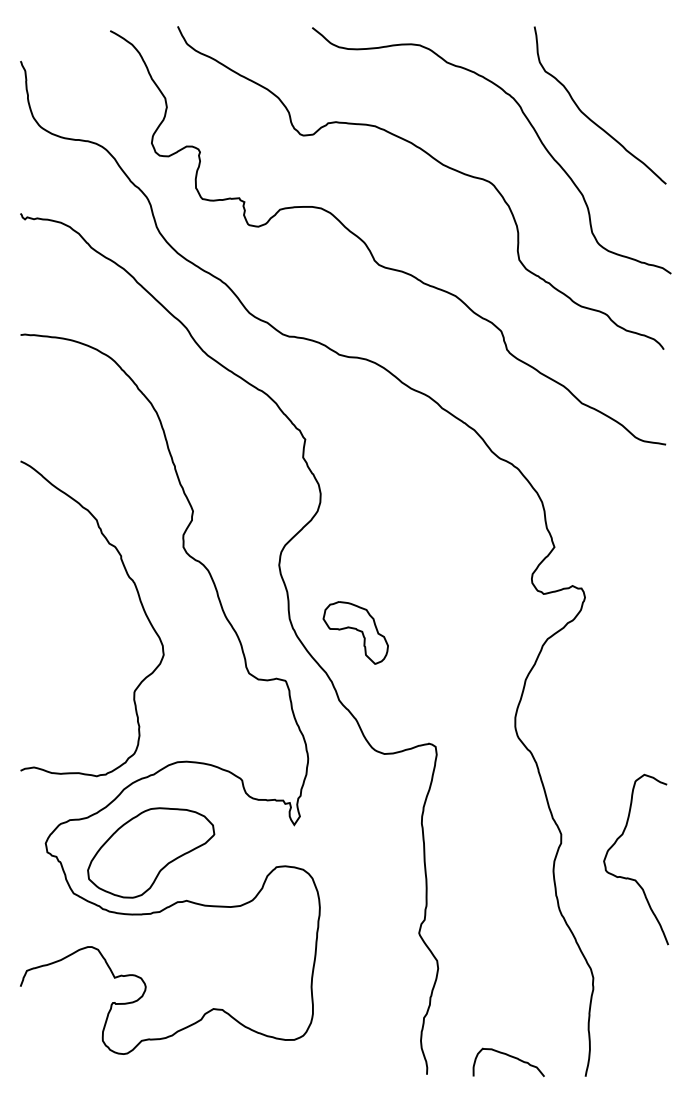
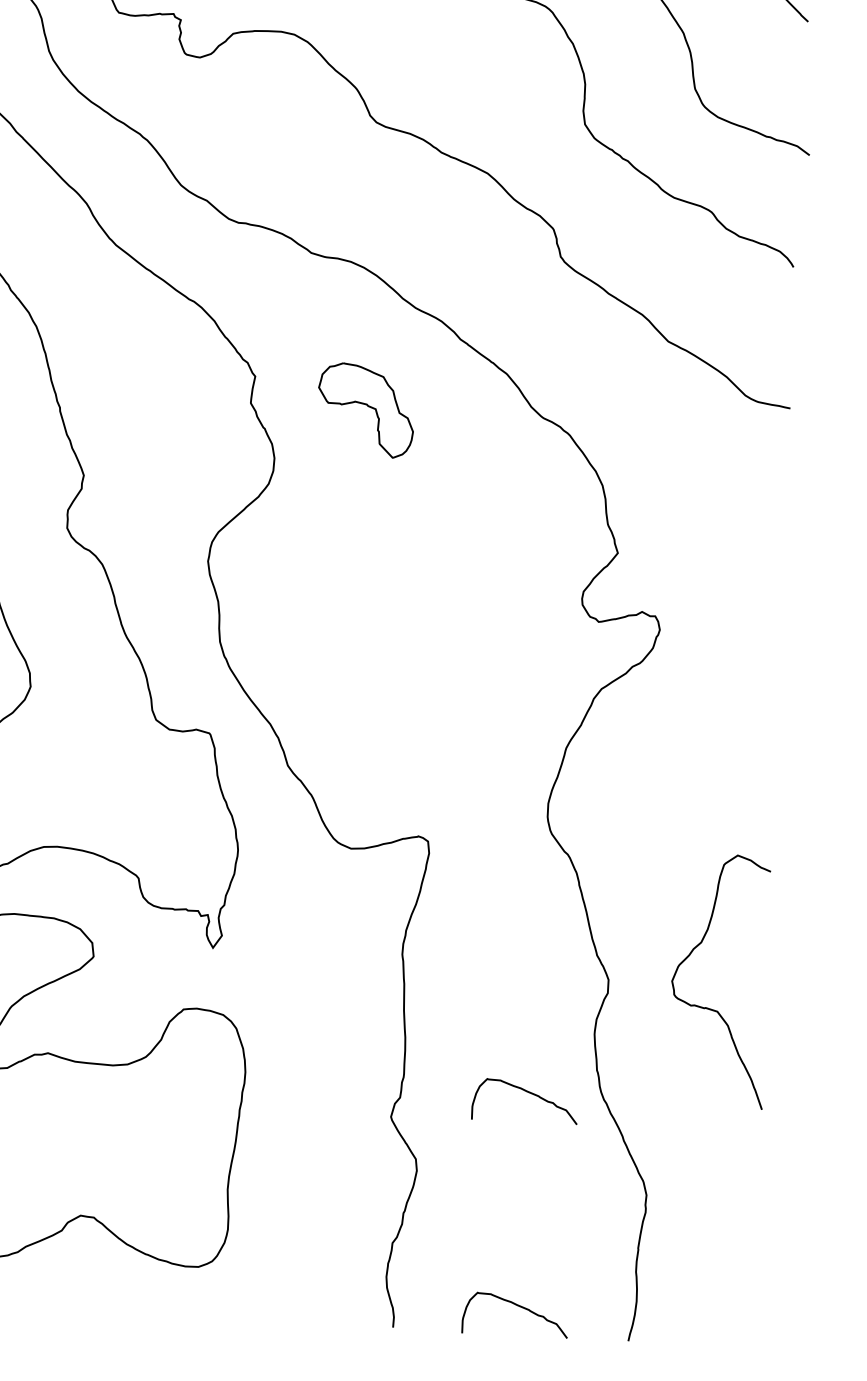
part: (355, 632) -> (365, 409), moved
curve: (629, 877) -> (708, 1006), moved
curve: (510, 913) -> (527, 1093), added

